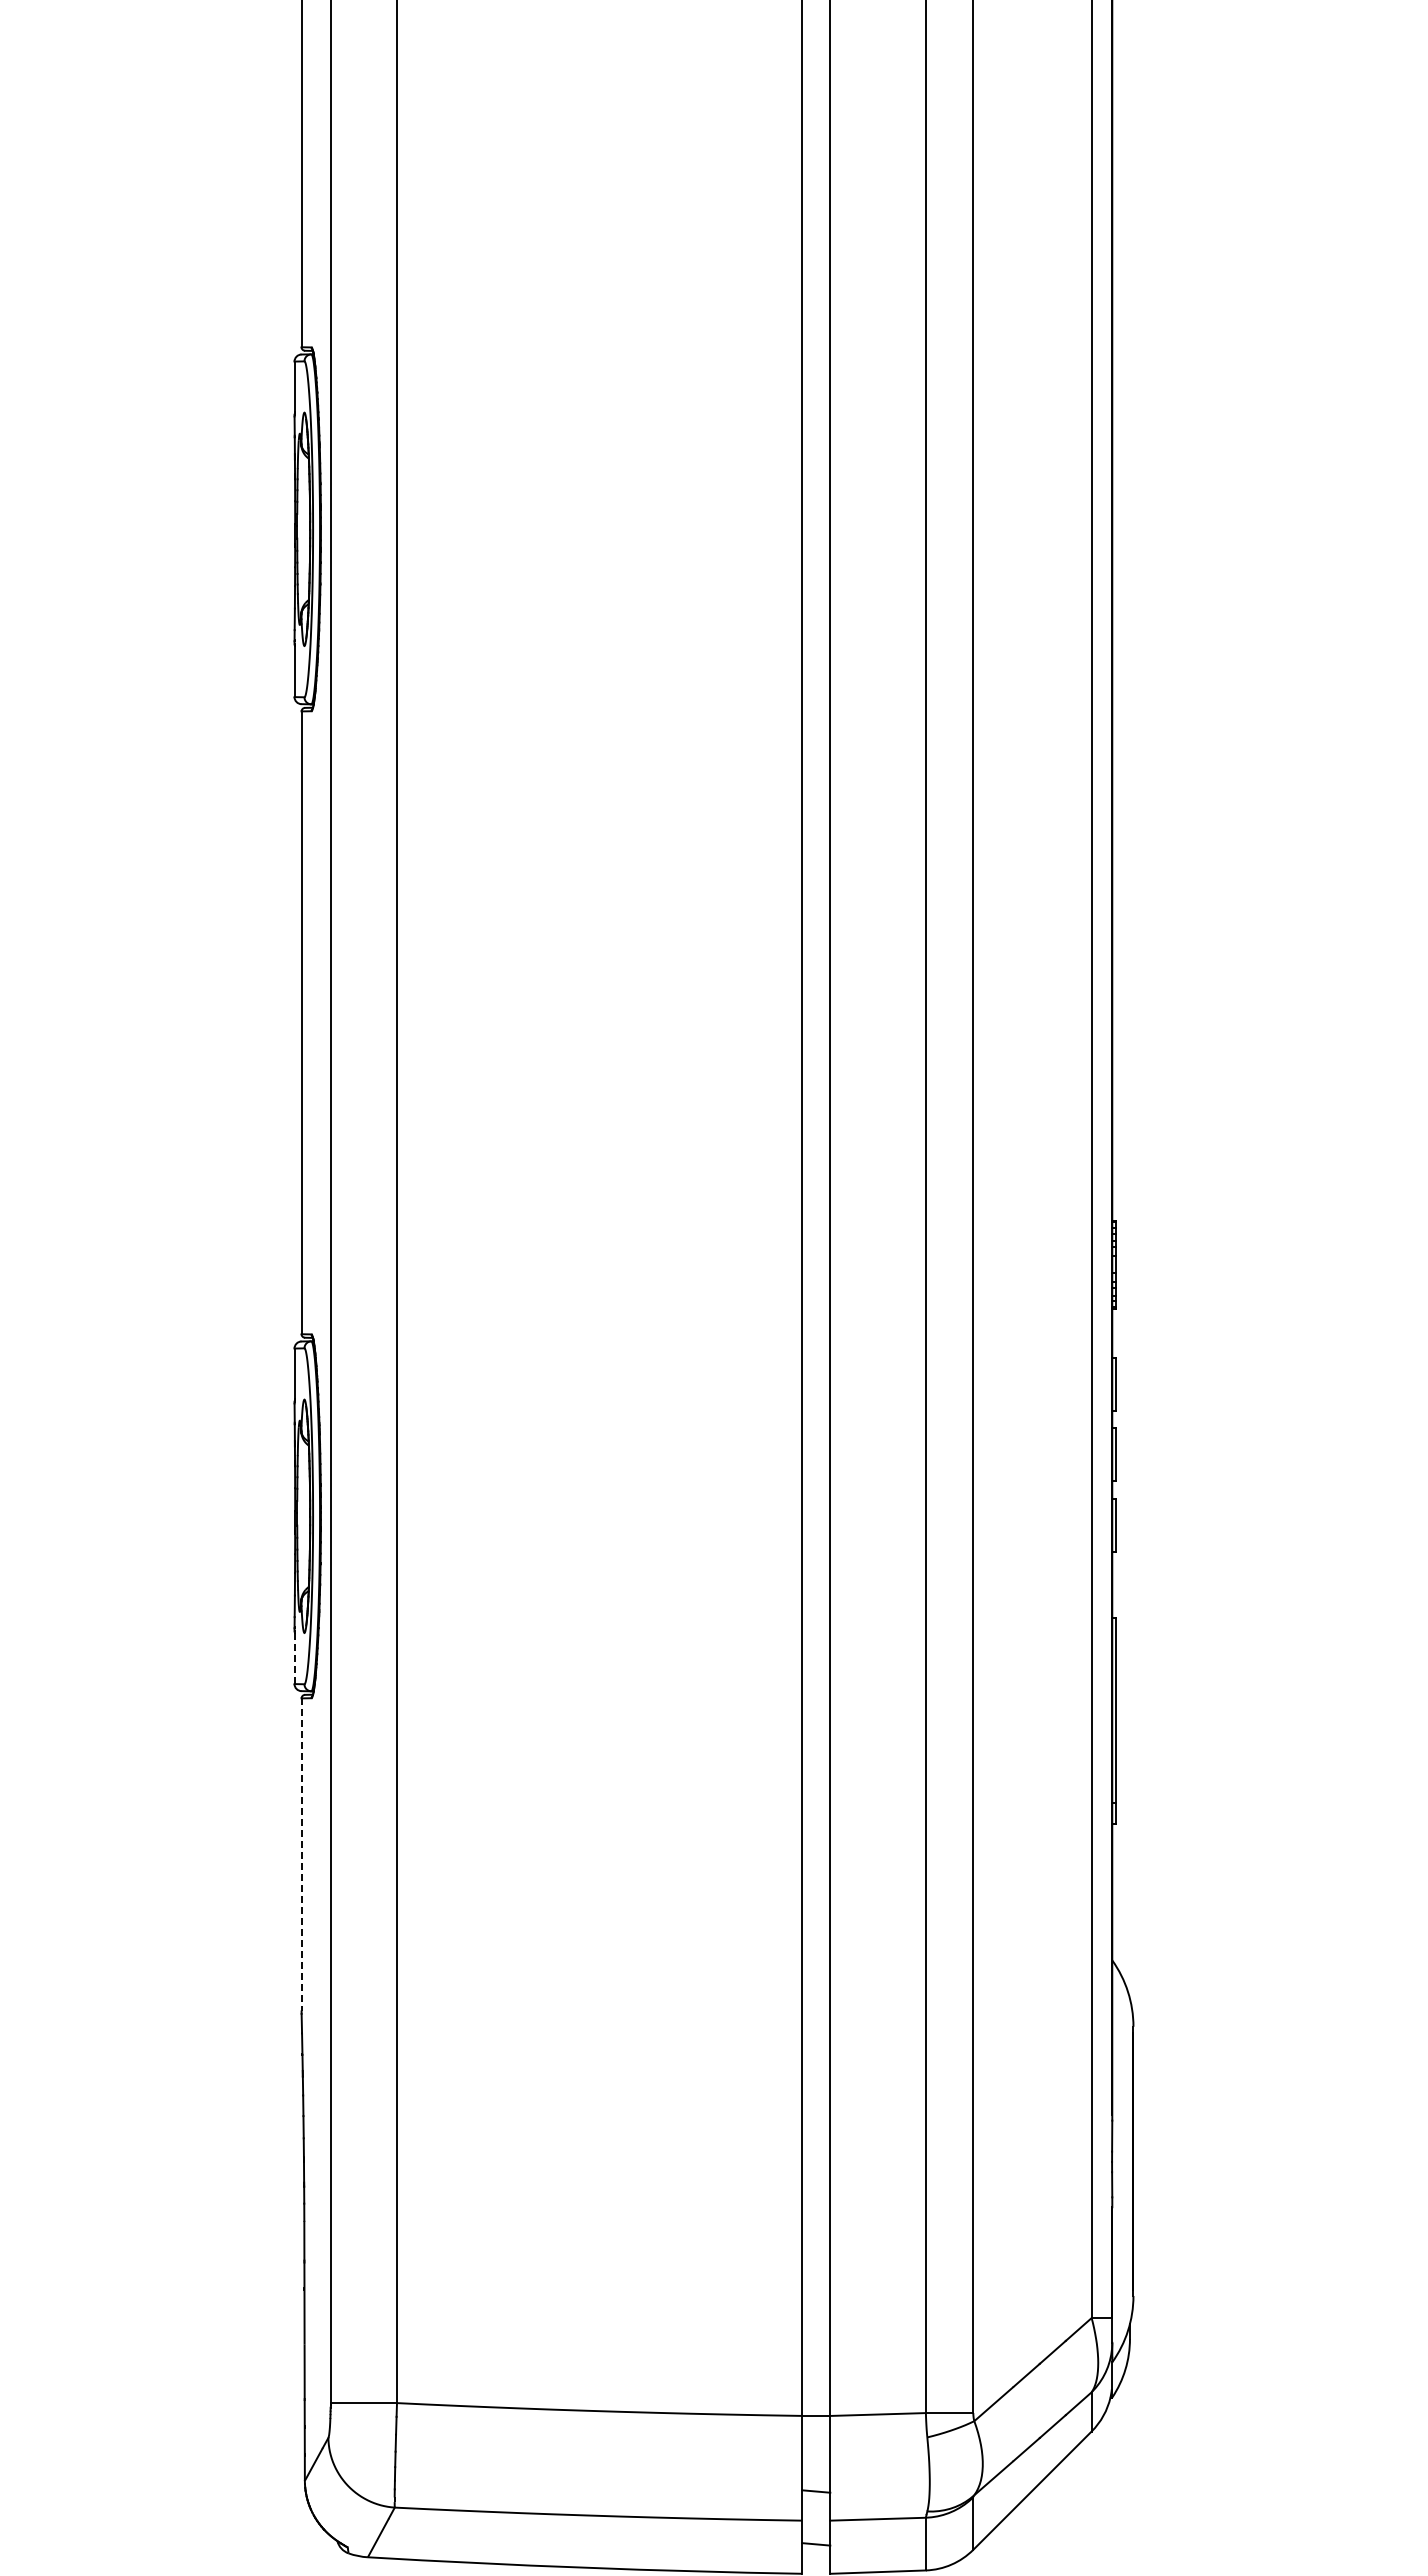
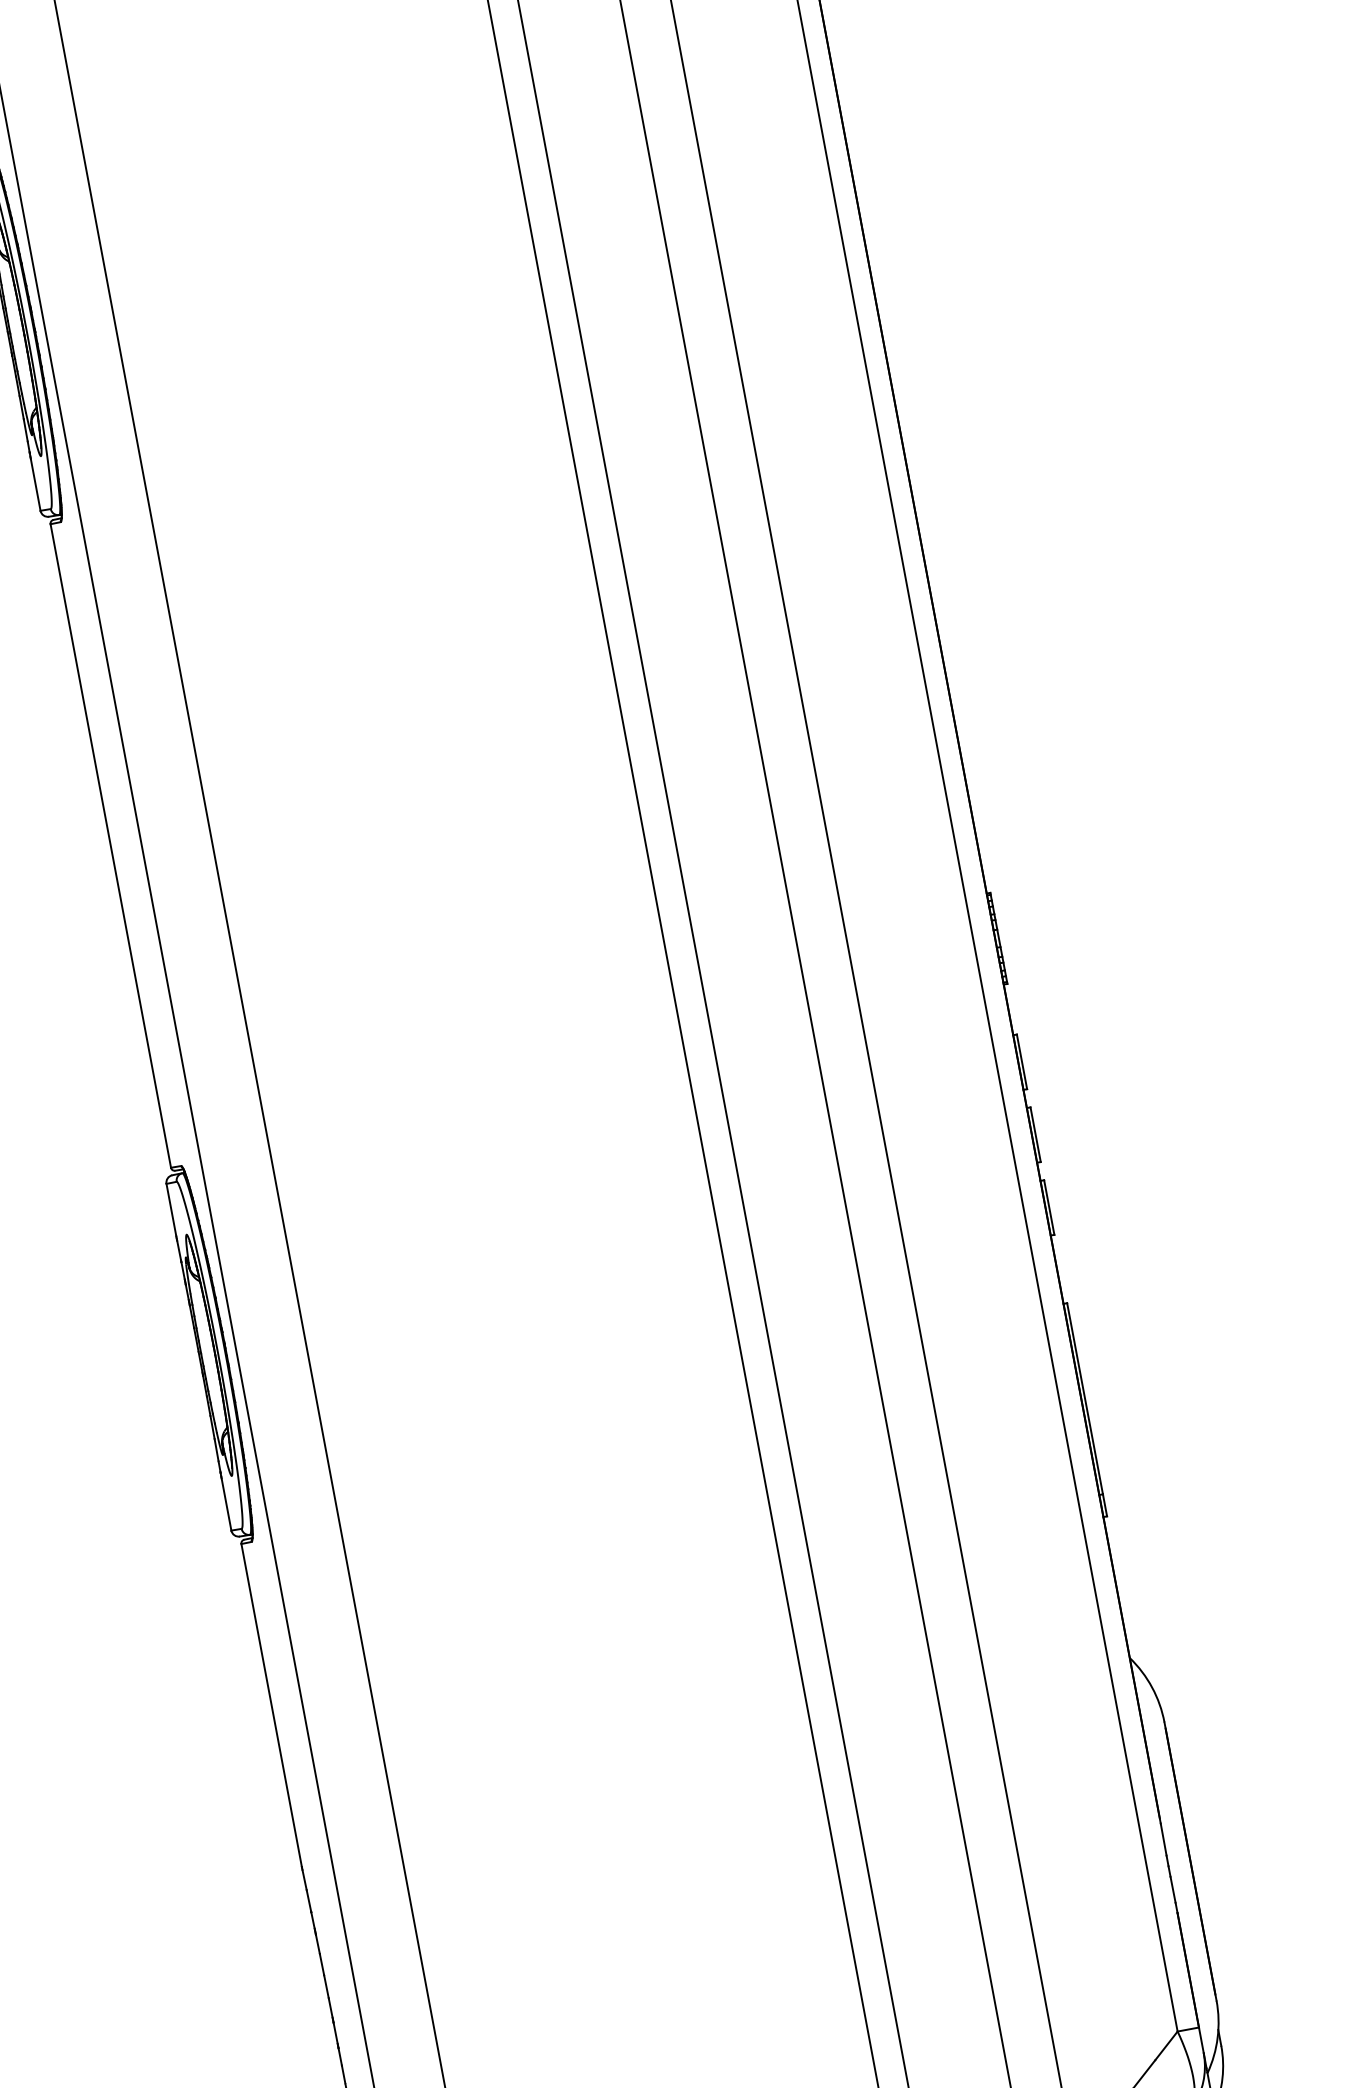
line: (294, 1658) -> (226, 1504), dashed -> solid
line: (301, 1855) -> (271, 1706), dashed -> solid

